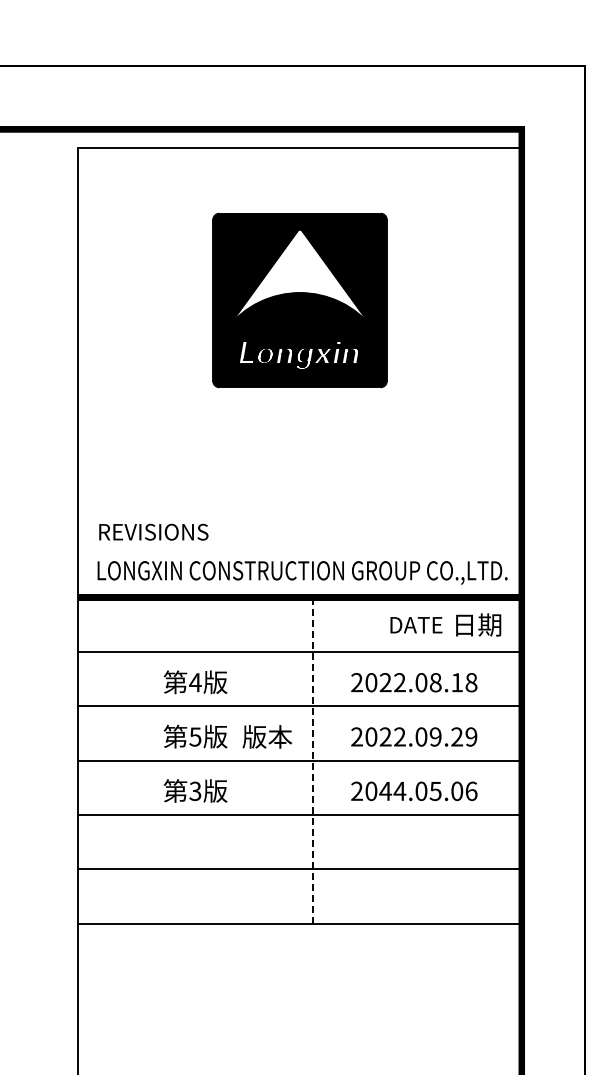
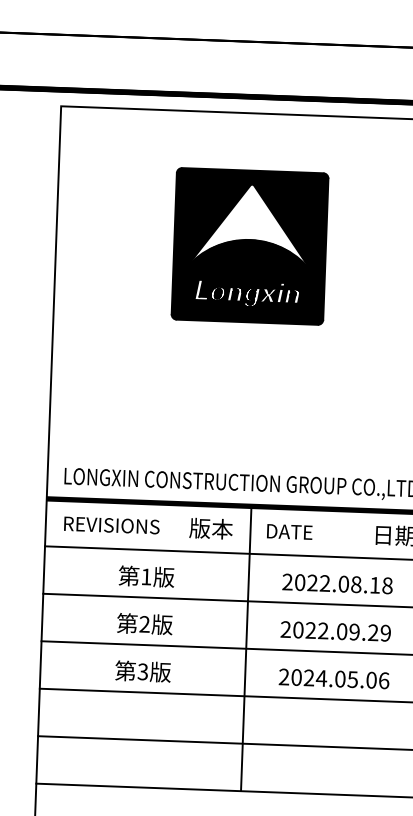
text: (153, 531) -> (111, 524), moved
text: (416, 625) -> (289, 532), moved
text: (195, 682) -> (146, 576), 4 -> 1
text: (195, 736) -> (144, 623), 5 -> 2
text: (266, 736) -> (210, 528), moved
line: (312, 761) -> (246, 649), dashed -> solid
text: (385, 790) -> (309, 677), 2044.05.06 -> 2024.05.06

